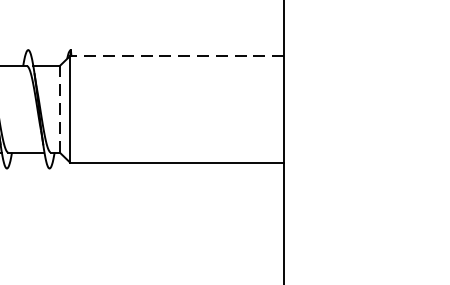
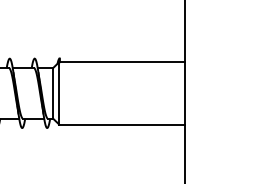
line: (176, 56) -> (121, 62), dashed -> solid
line: (60, 107) -> (53, 92), dashed -> solid

